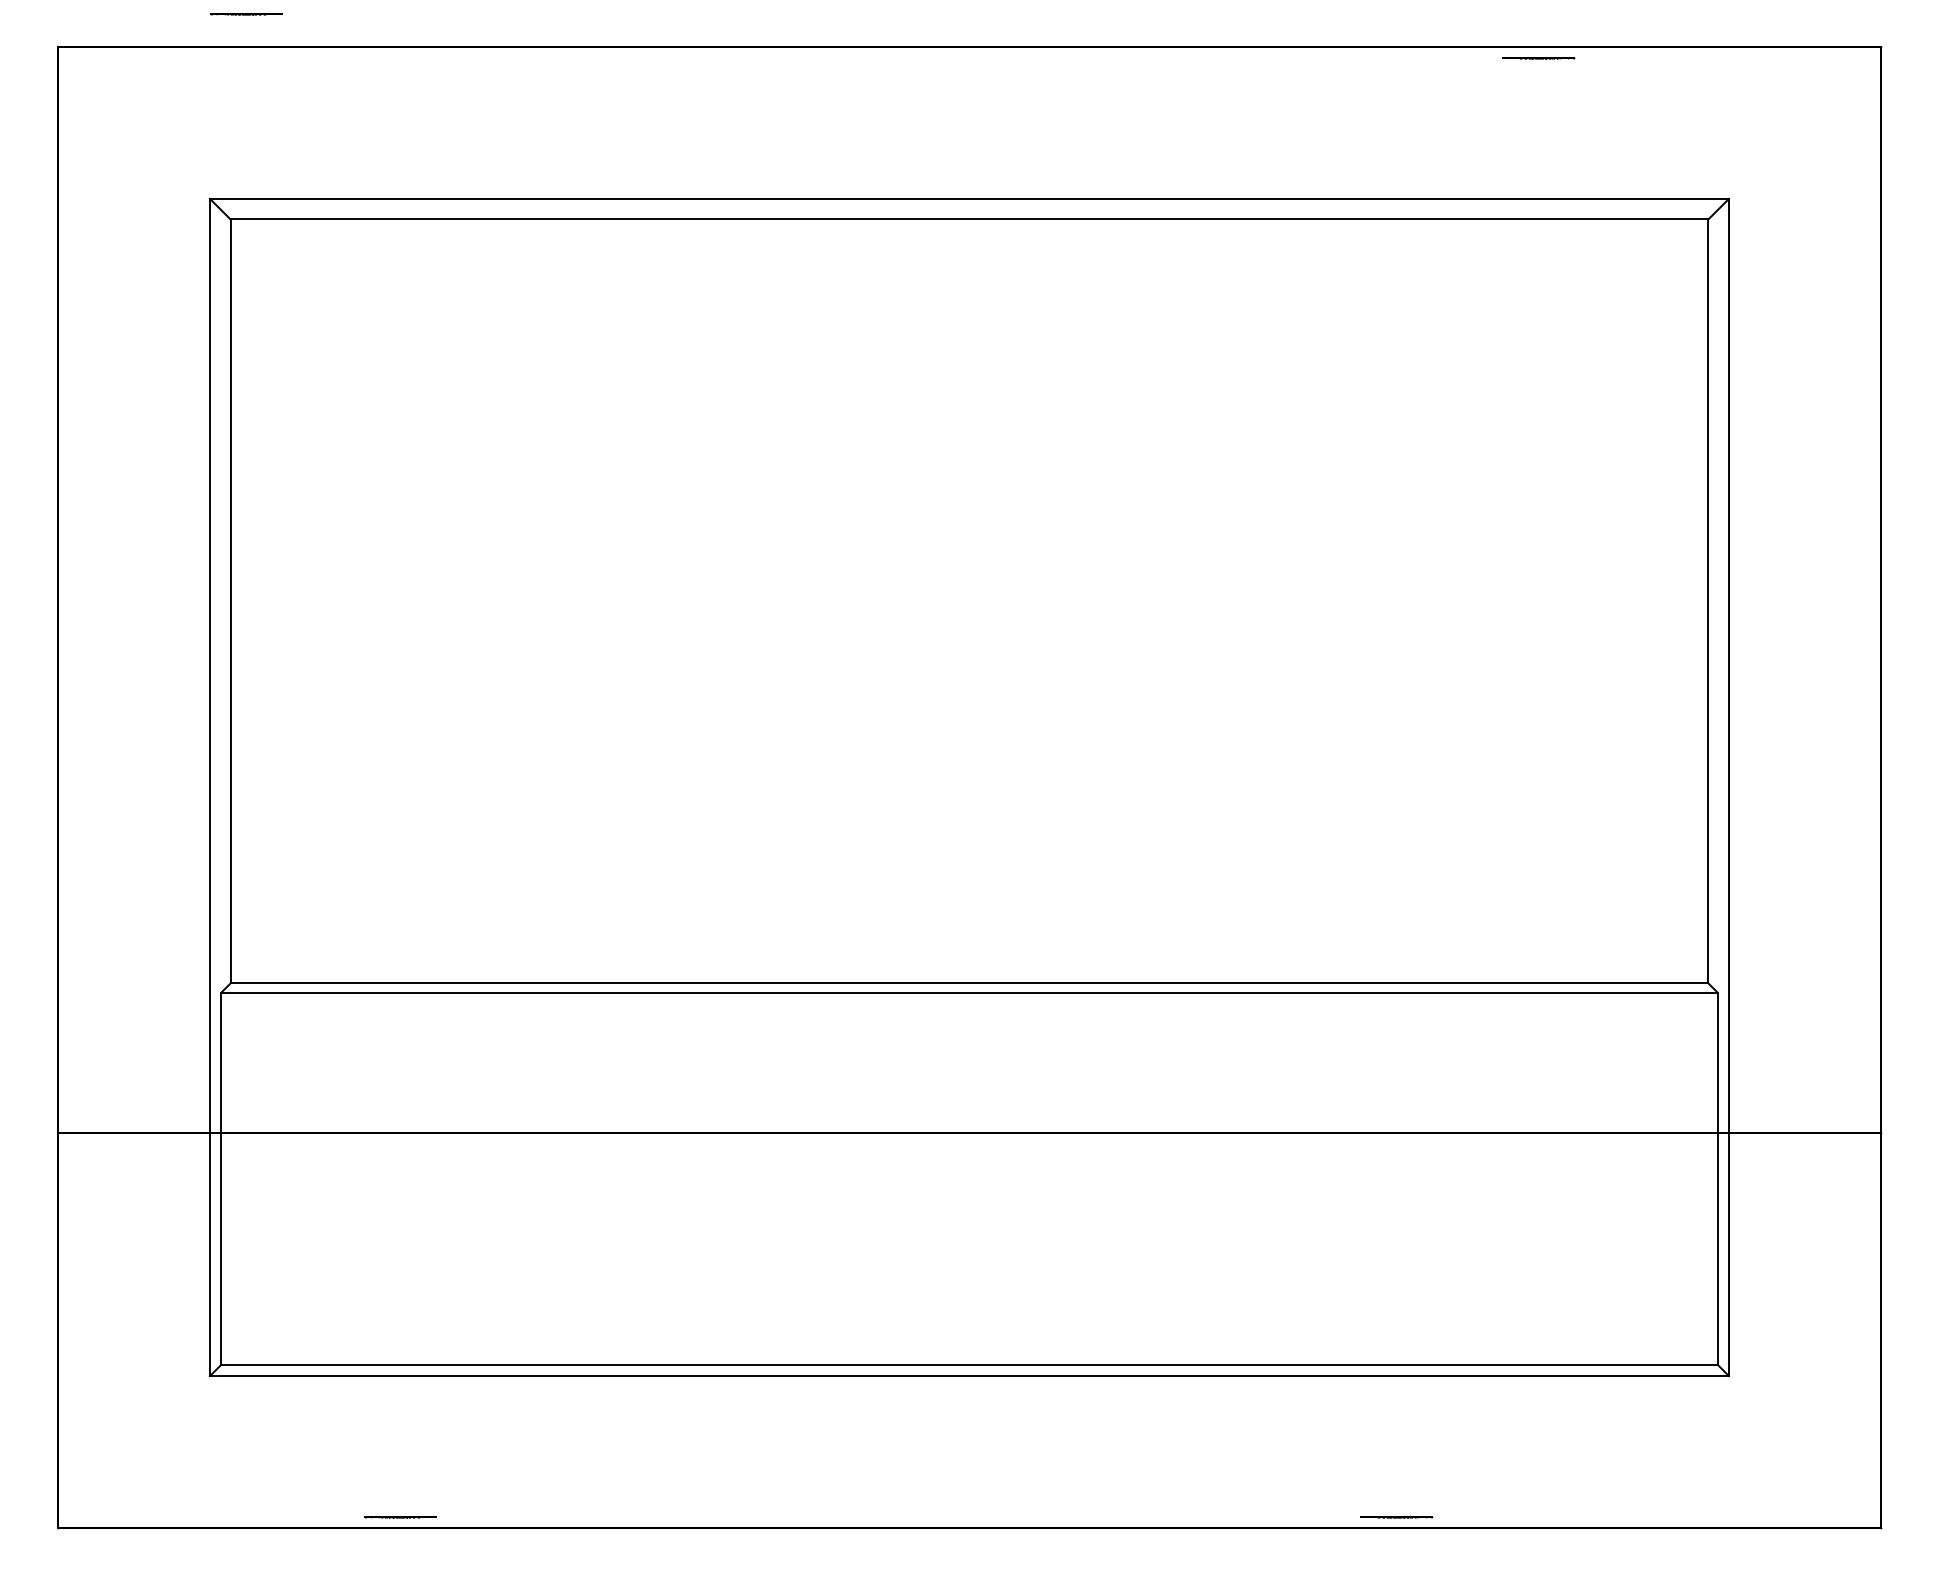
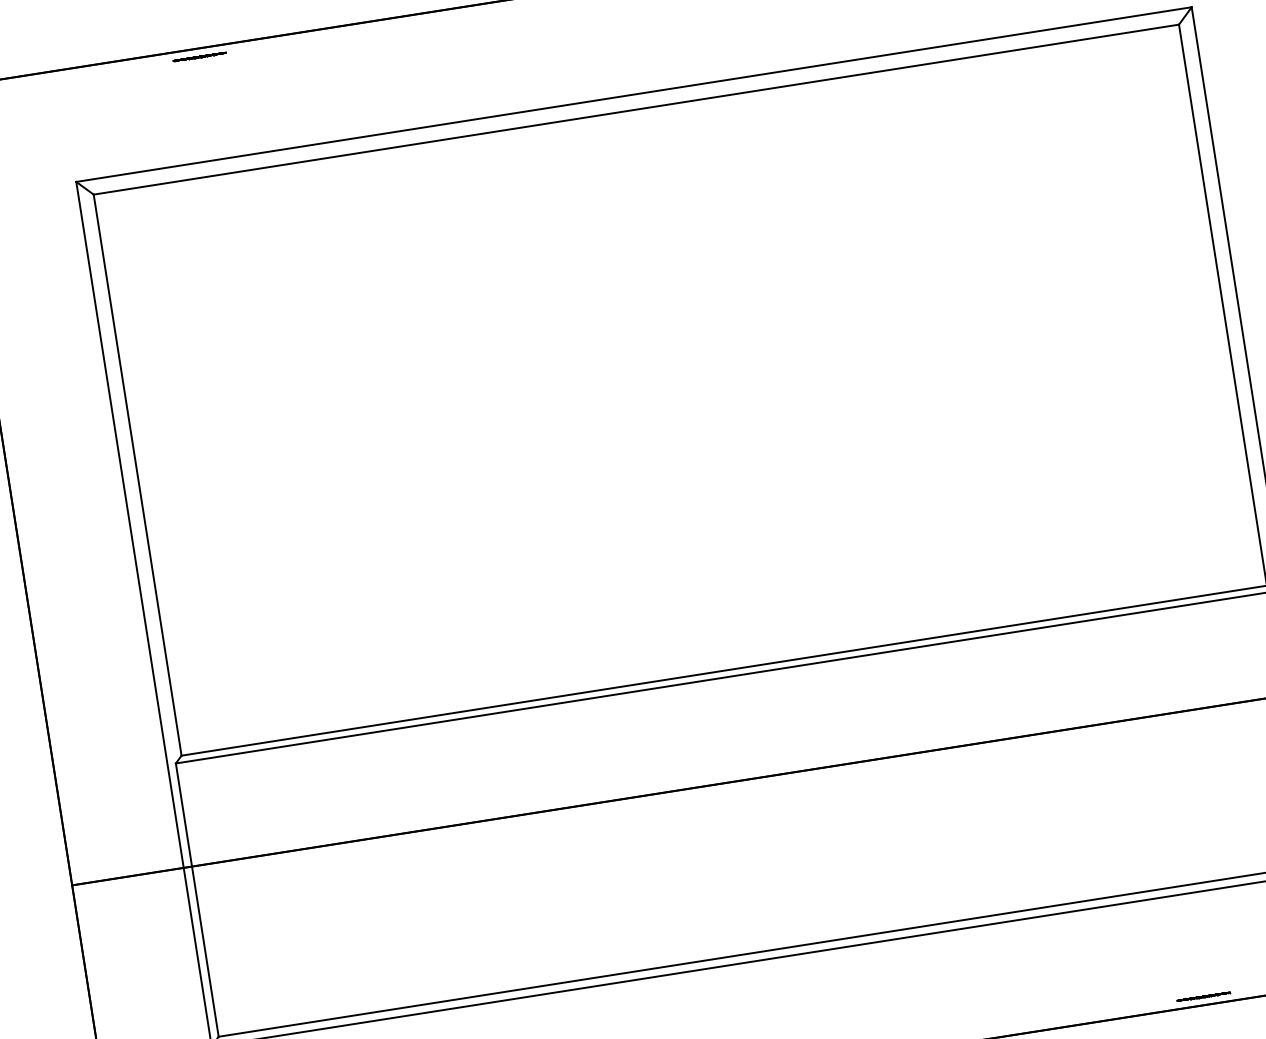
line: (246, 14) -> (200, 56), moved
line: (1396, 1517) -> (1203, 997), moved

